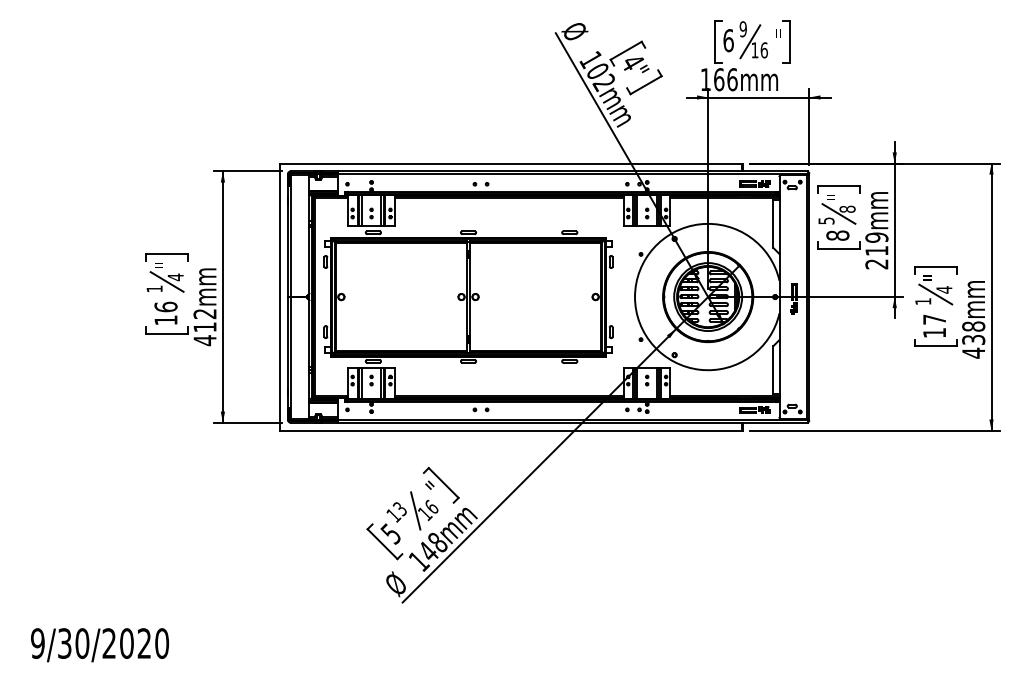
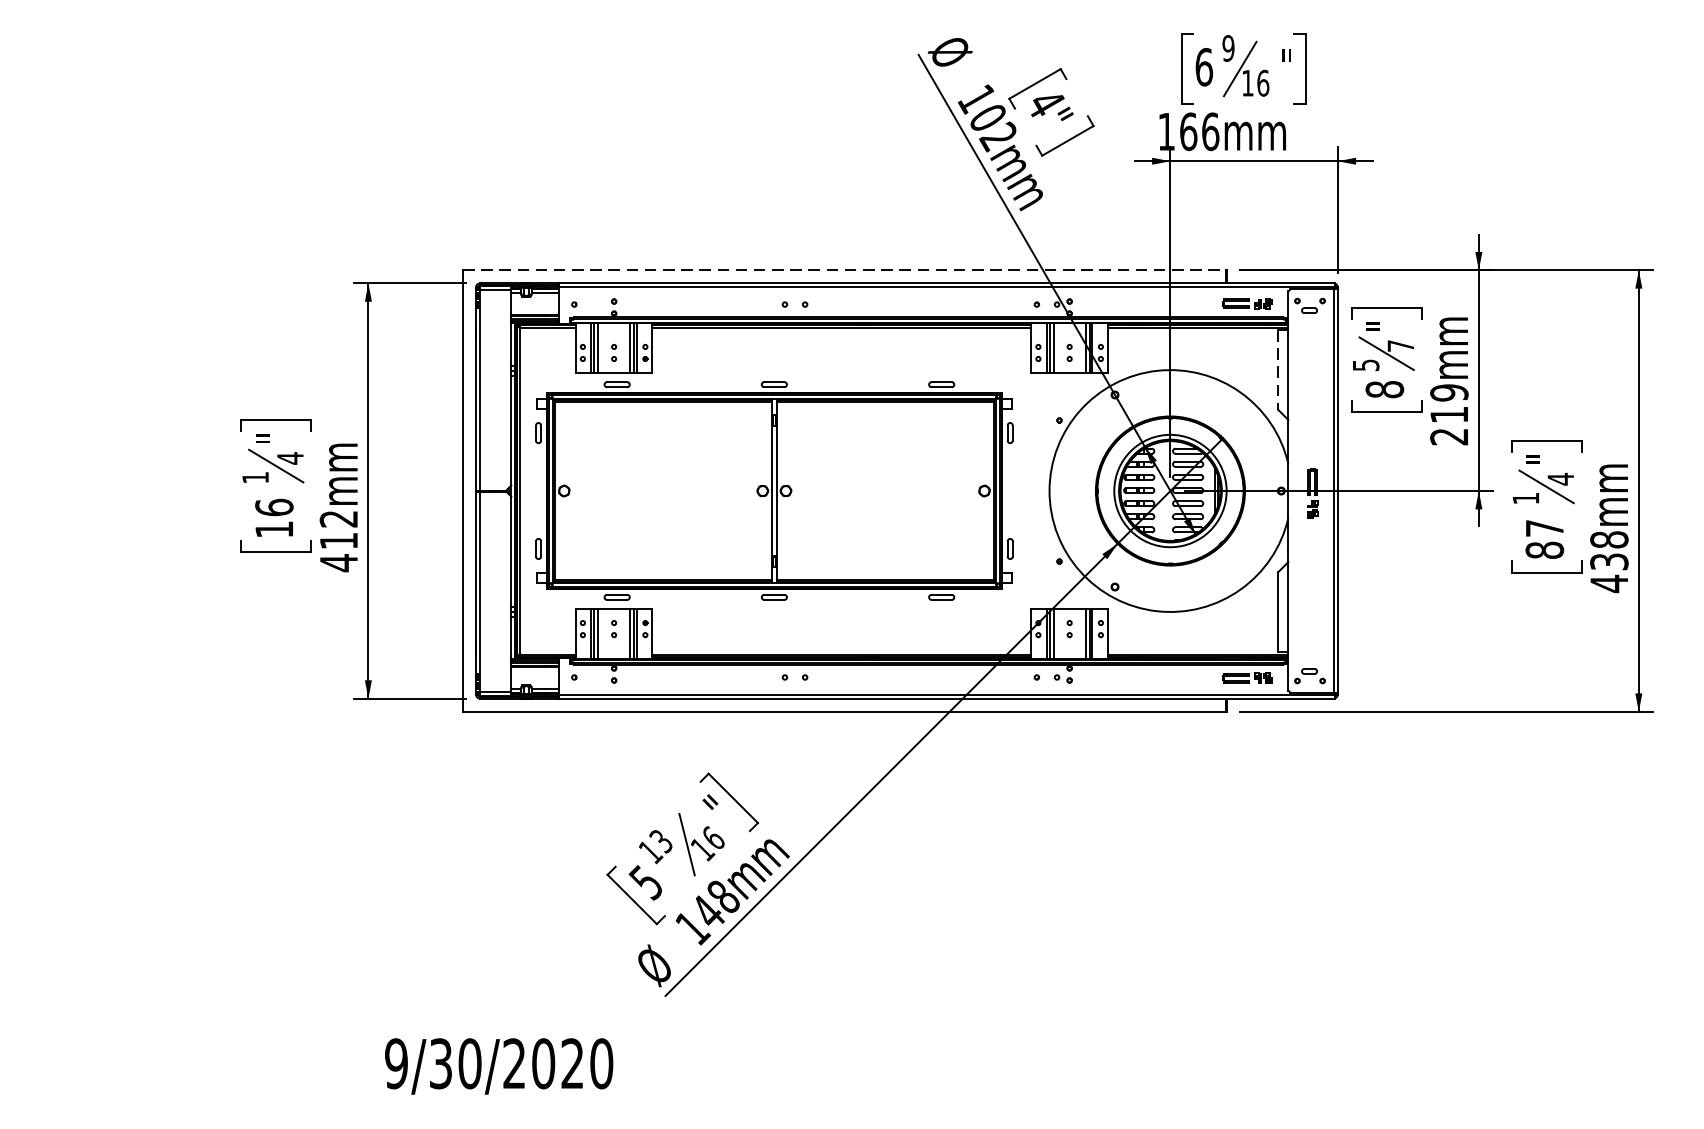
line: (510, 163) -> (843, 270), solid -> dashed
text: (847, 208) -> (1400, 344), 8 -> 7
line: (773, 224) -> (1278, 371), solid -> dashed
text: (934, 332) -> (1544, 549), 17 -> 87
text: (99, 645) -> (498, 1066), moved

